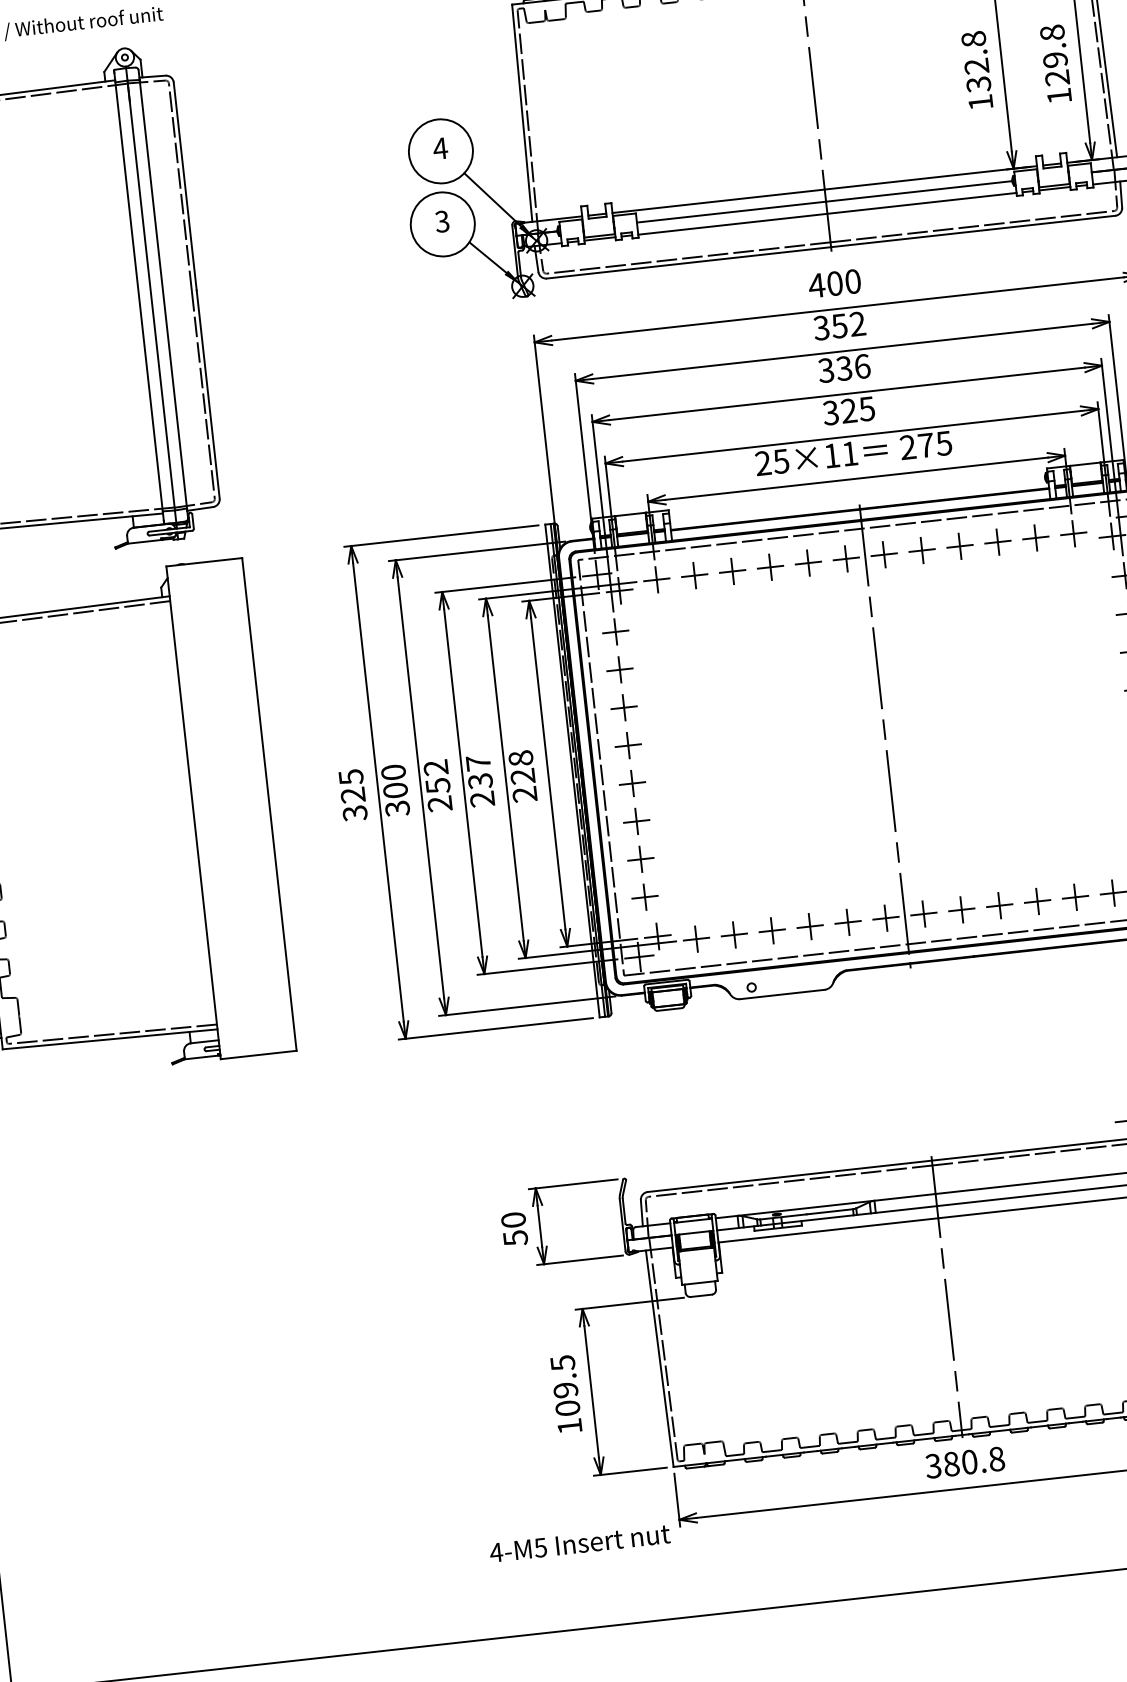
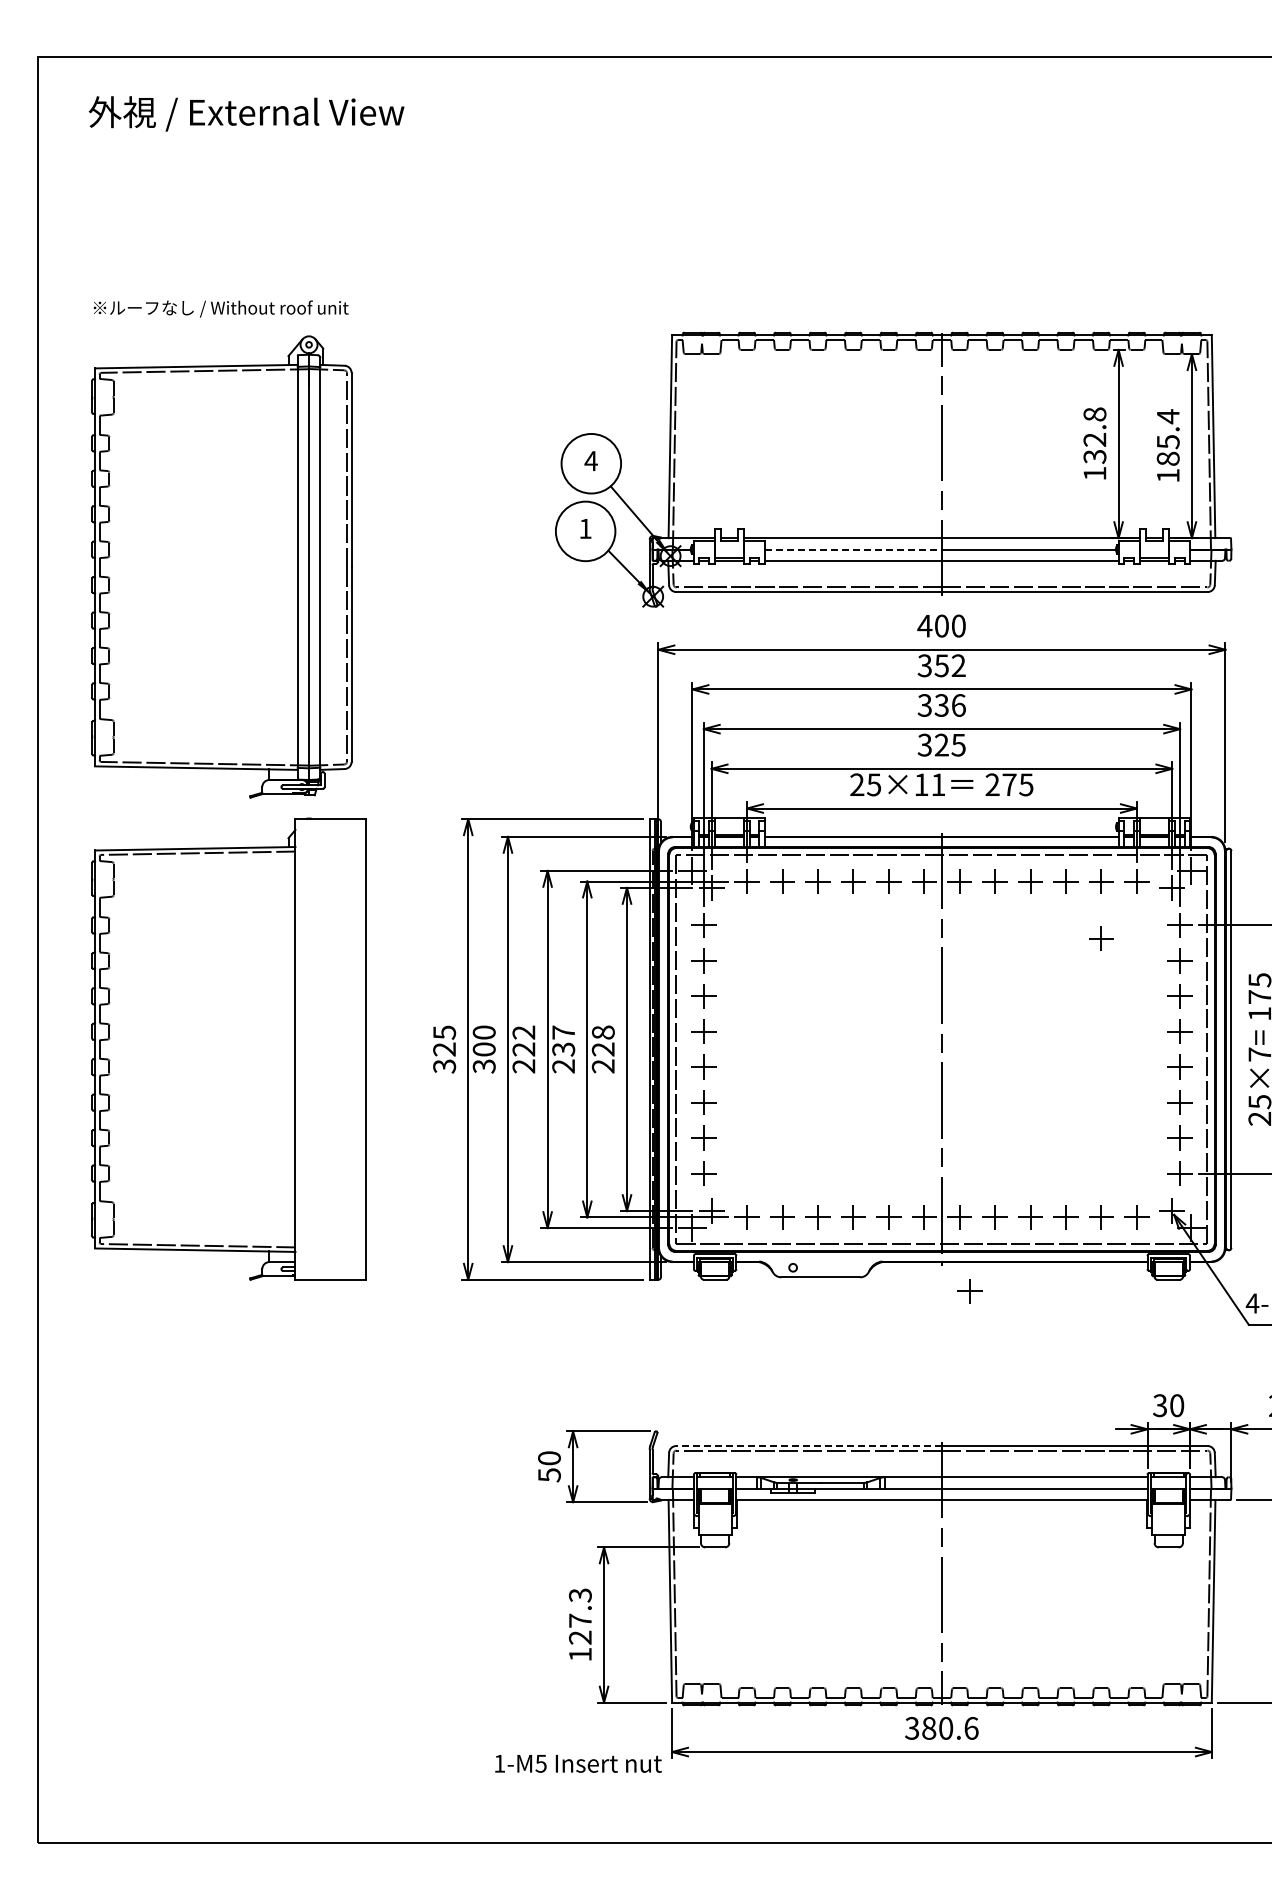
text: (1054, 55) -> (1167, 437), 129.8 -> 185.4
line: (732, 212) -> (854, 549), solid -> dashed
text: (442, 221) -> (585, 528), 3 -> 1
part: (1042, 598) -> (1101, 938), added
text: (437, 785) -> (523, 1049), 252 -> 222
part: (943, 992) -> (969, 1291), added
line: (790, 1176) -> (809, 1446), solid -> dashed
text: (564, 1385) -> (579, 1616), 109.5 -> 127.3
text: (996, 1459) -> (971, 1728), 380.8 -> 380.6
text: (496, 1552) -> (499, 1763), 4-M5 -> 1-M5

